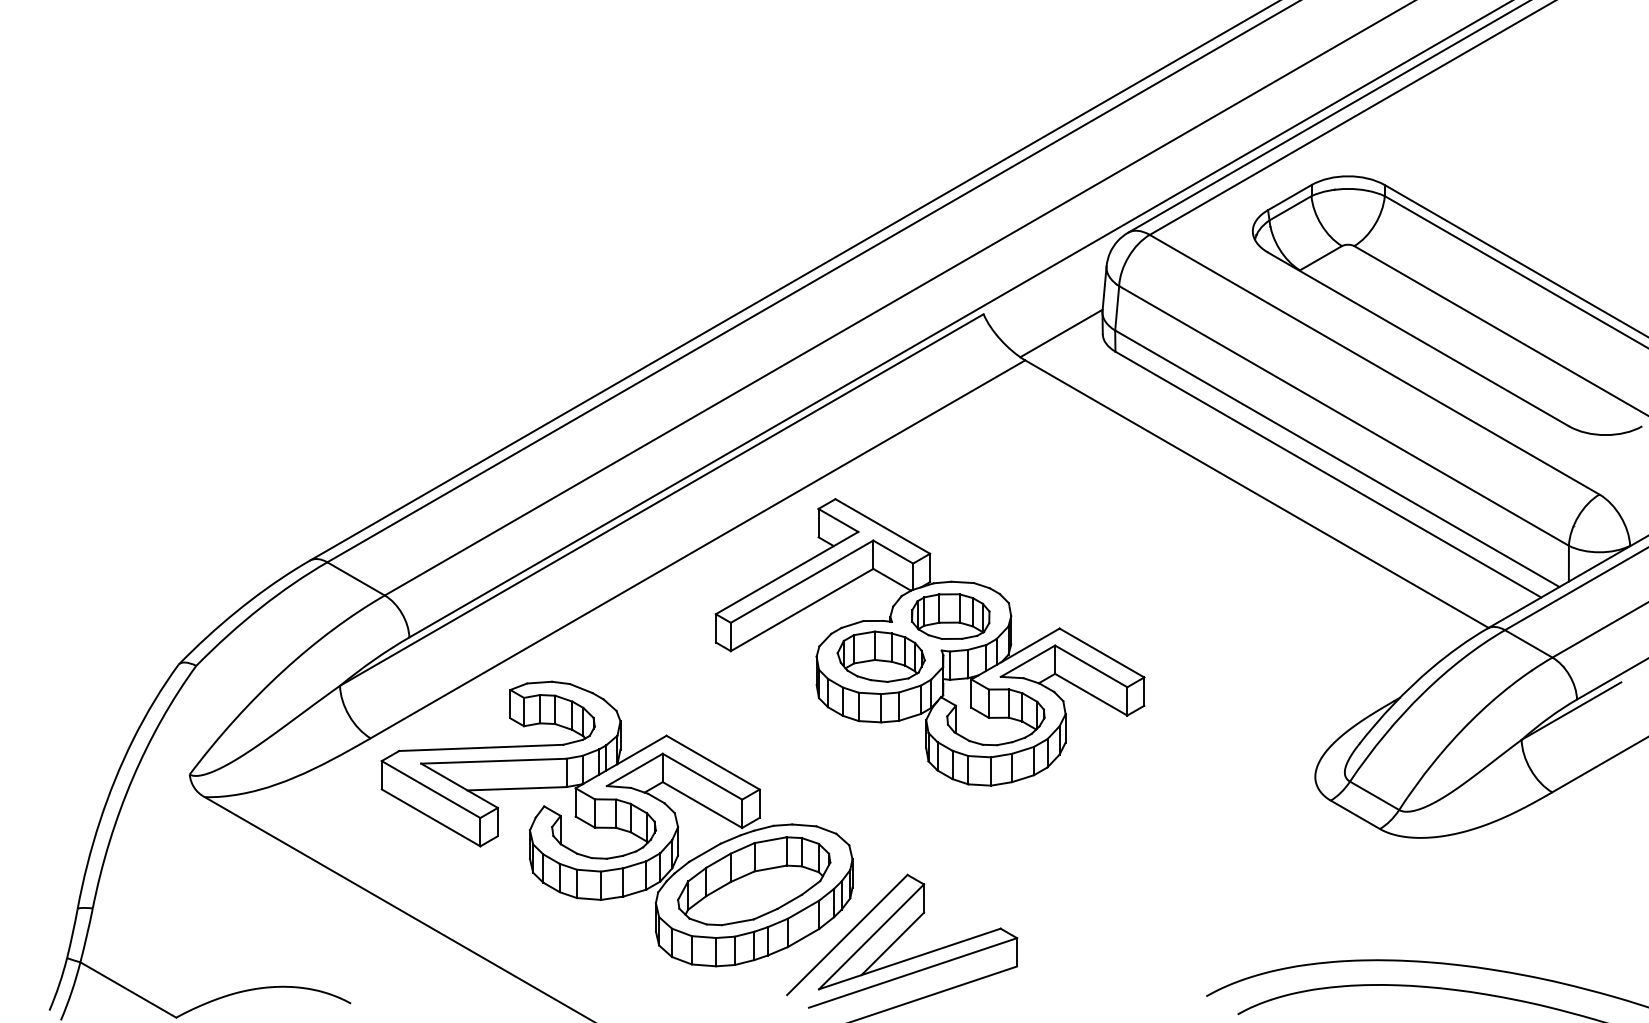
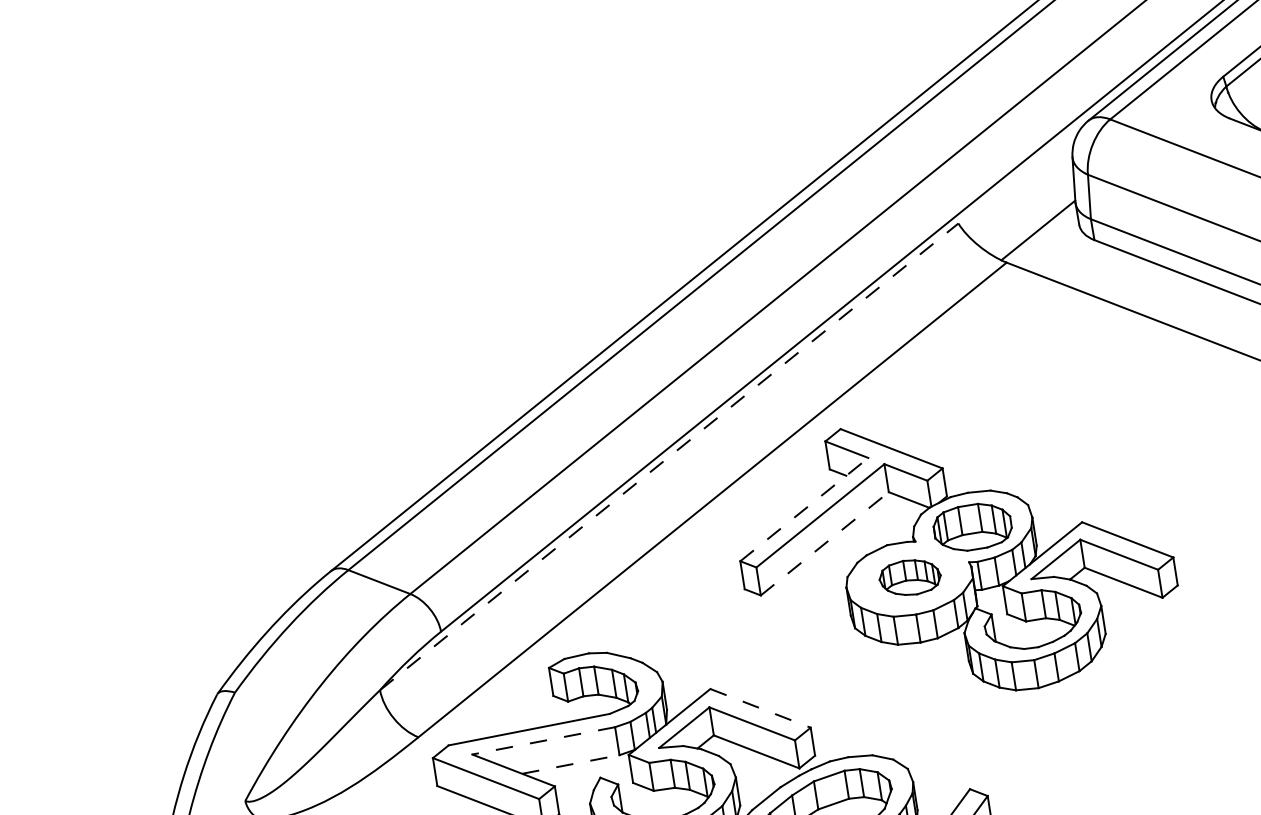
line: (661, 500) -> (668, 457), solid -> dashed
line: (787, 572) -> (804, 508), solid -> dashed
line: (802, 609) -> (825, 543), solid -> dashed
part: (880, 656) -> (909, 577), size x0.7
line: (493, 761) -> (543, 741), solid -> dashed
line: (713, 762) -> (760, 708), solid -> dashed
line: (517, 788) -> (571, 764), solid -> dashed

